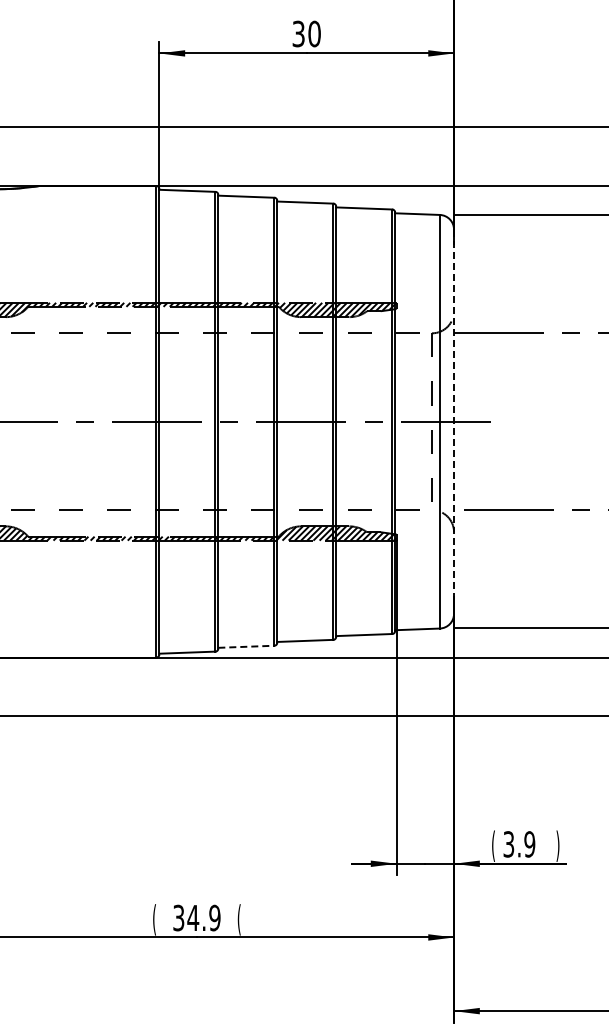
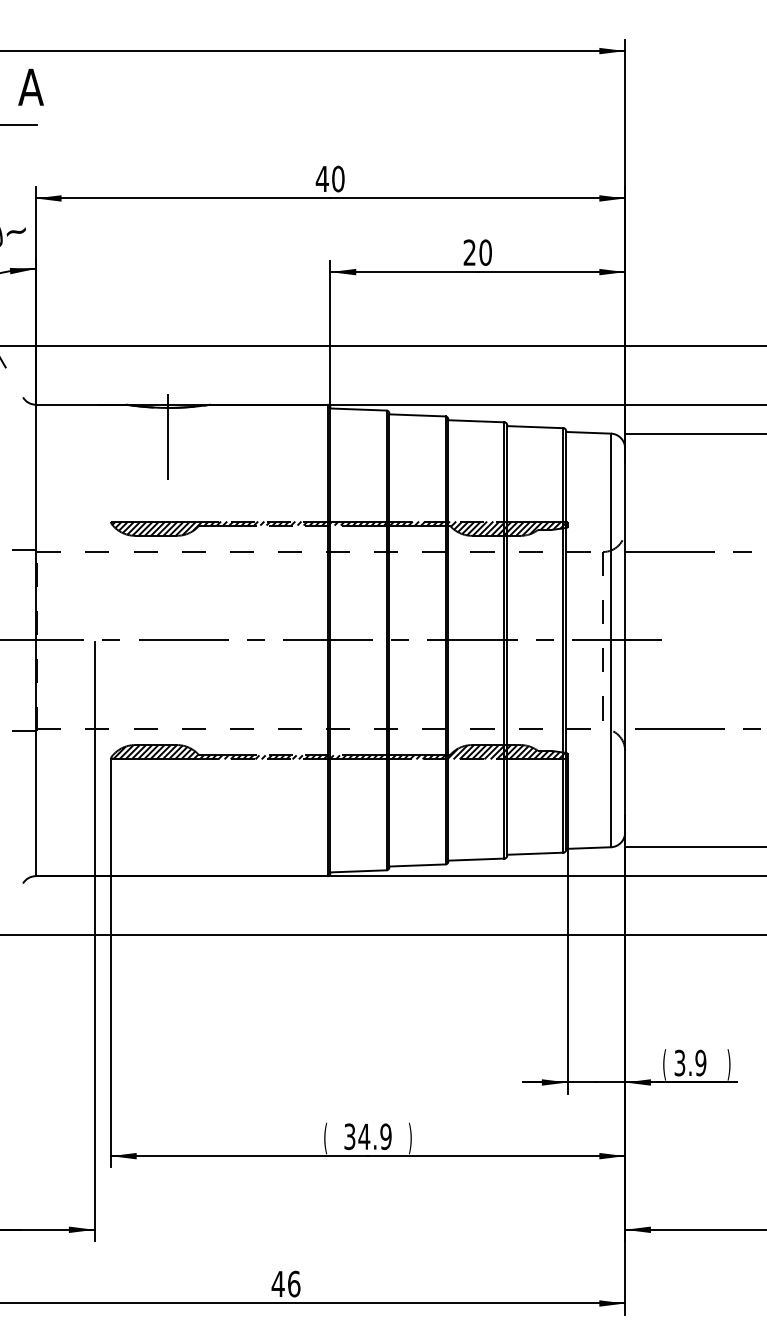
text: (298, 33) -> (469, 252), 30 -> 20
line: (454, 421) -> (625, 640), dashed -> solid
line: (246, 646) -> (417, 865), dashed -> solid
text: (238, 919) -> (409, 1138), ( -> )

